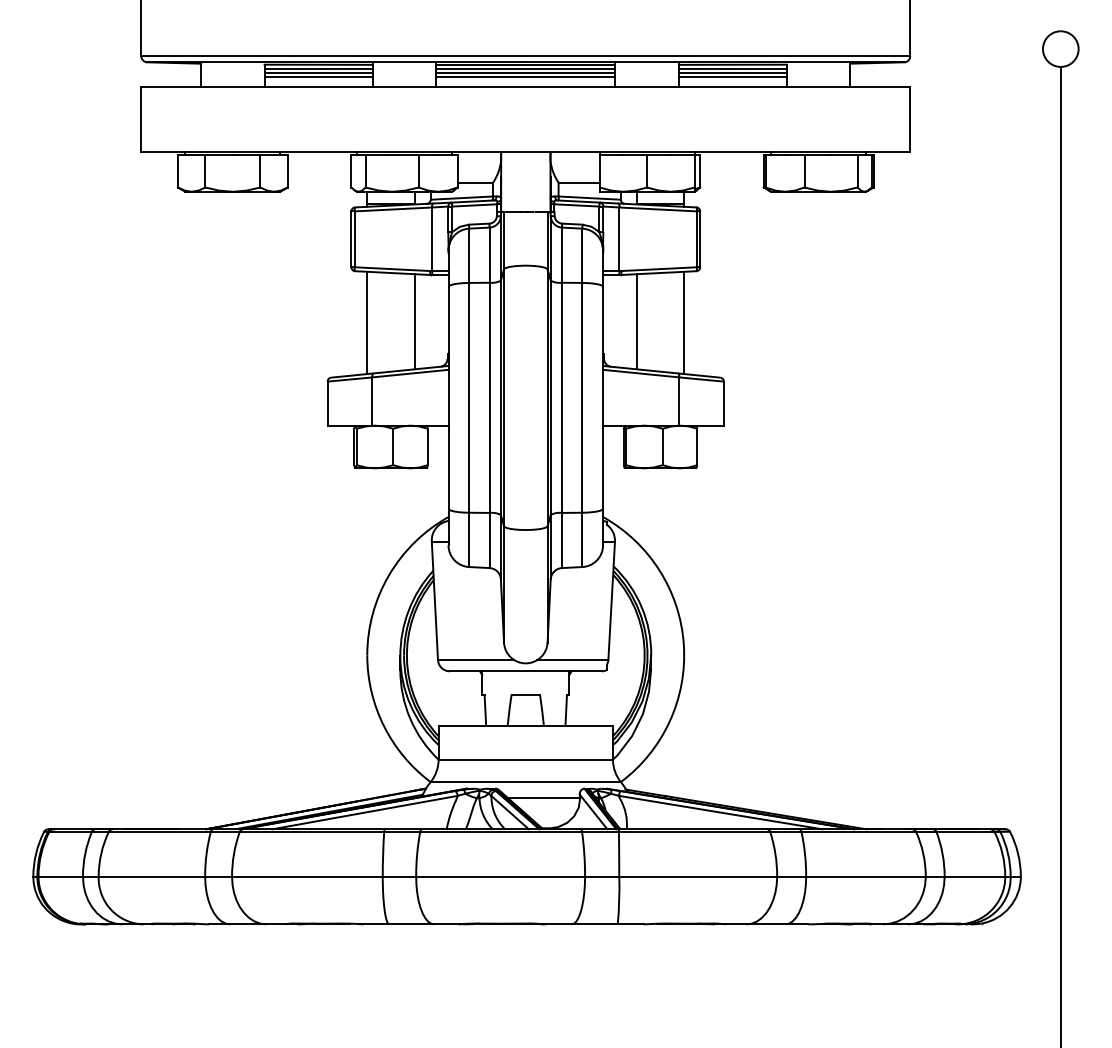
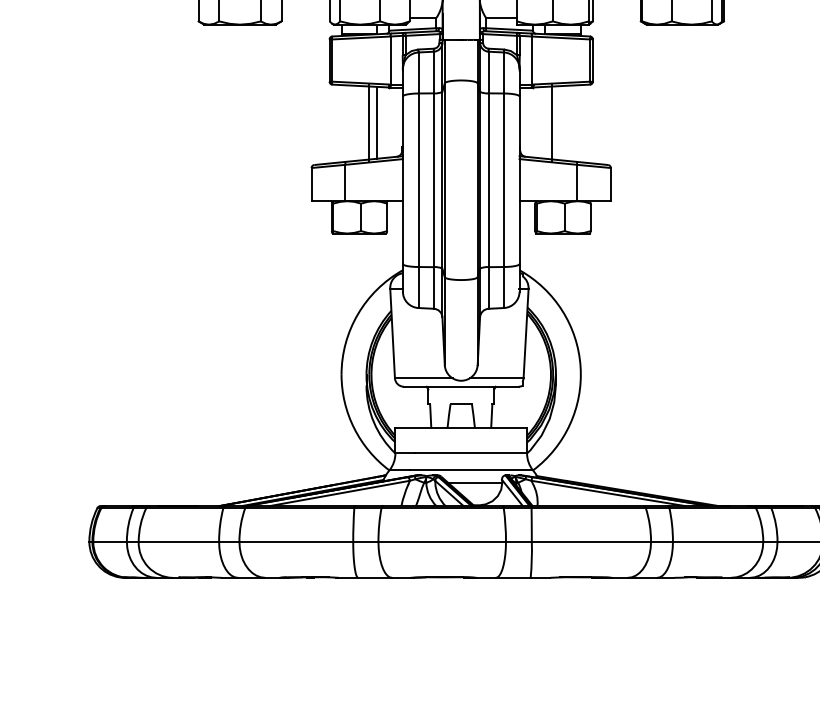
line: (636, 321) -> (544, 122), removed
line: (367, 322) -> (369, 123), moved
line: (684, 322) -> (552, 123), moved

